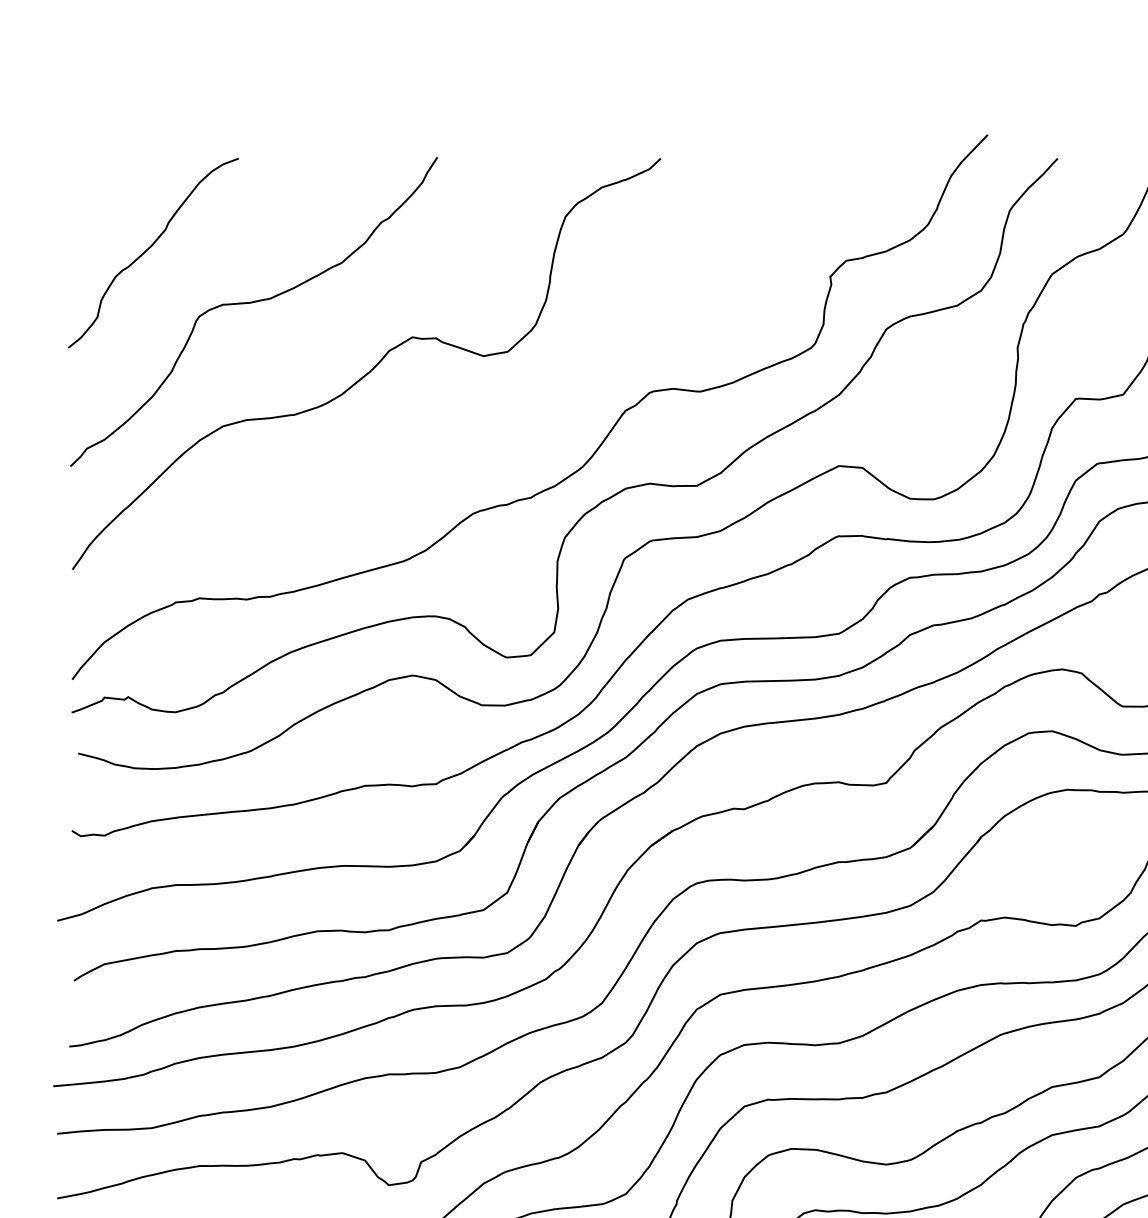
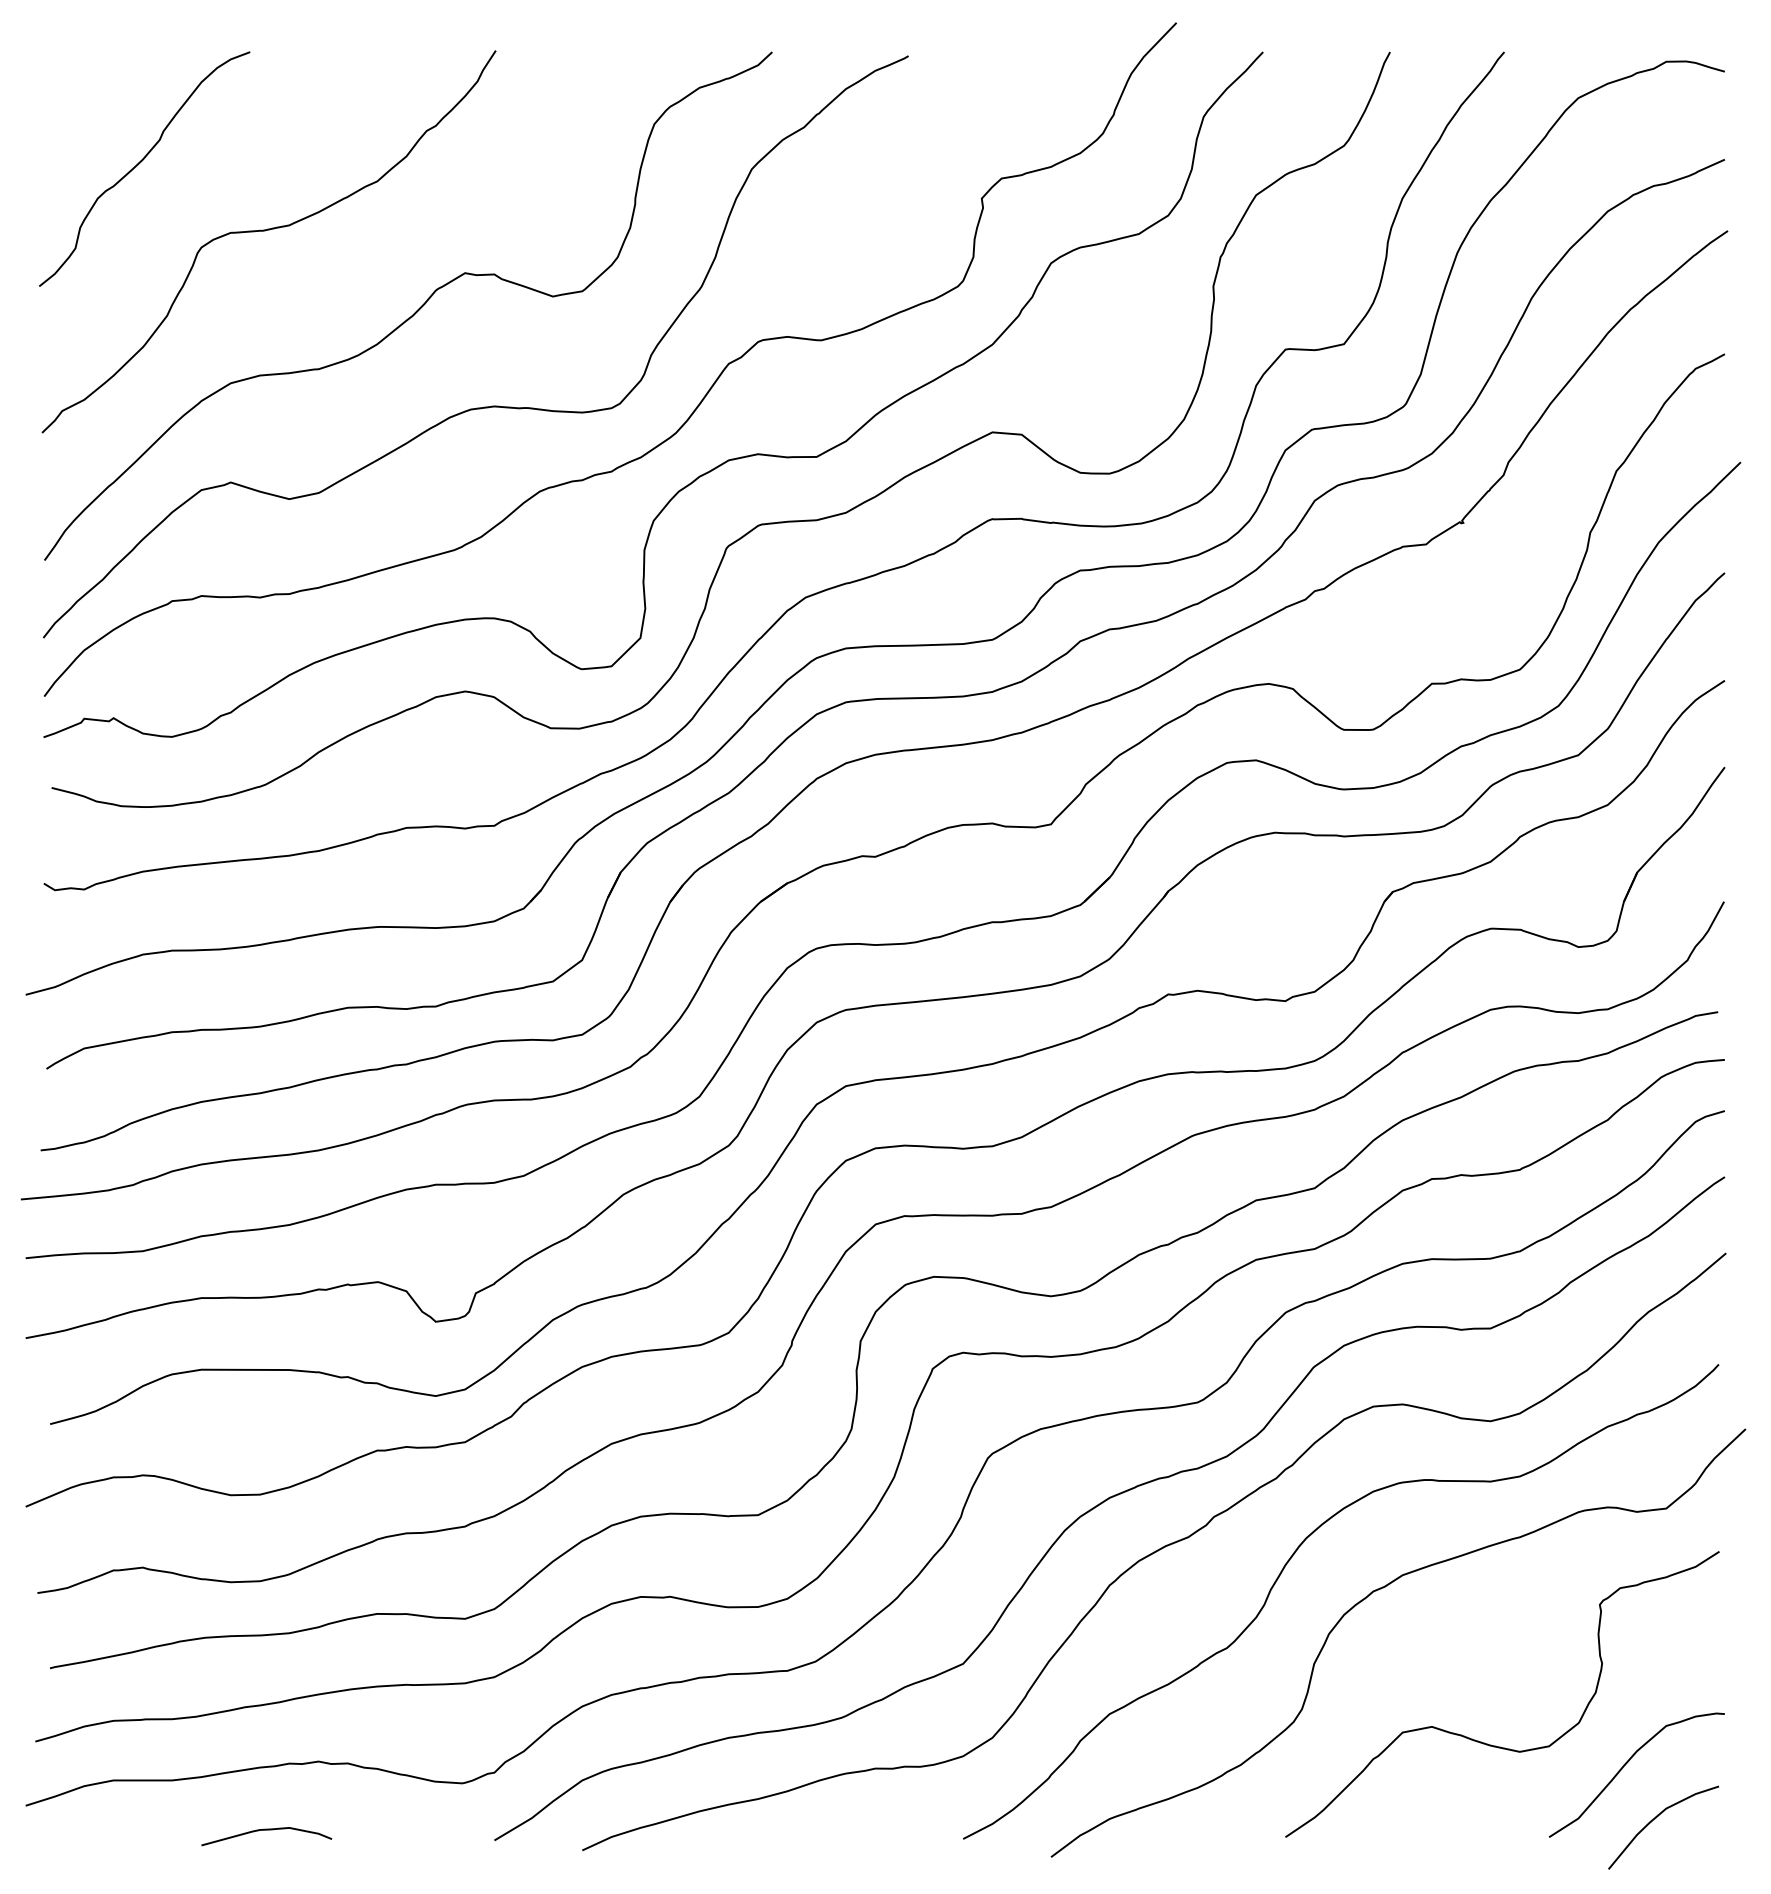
curve: (428, 445) -> (484, 406), added

